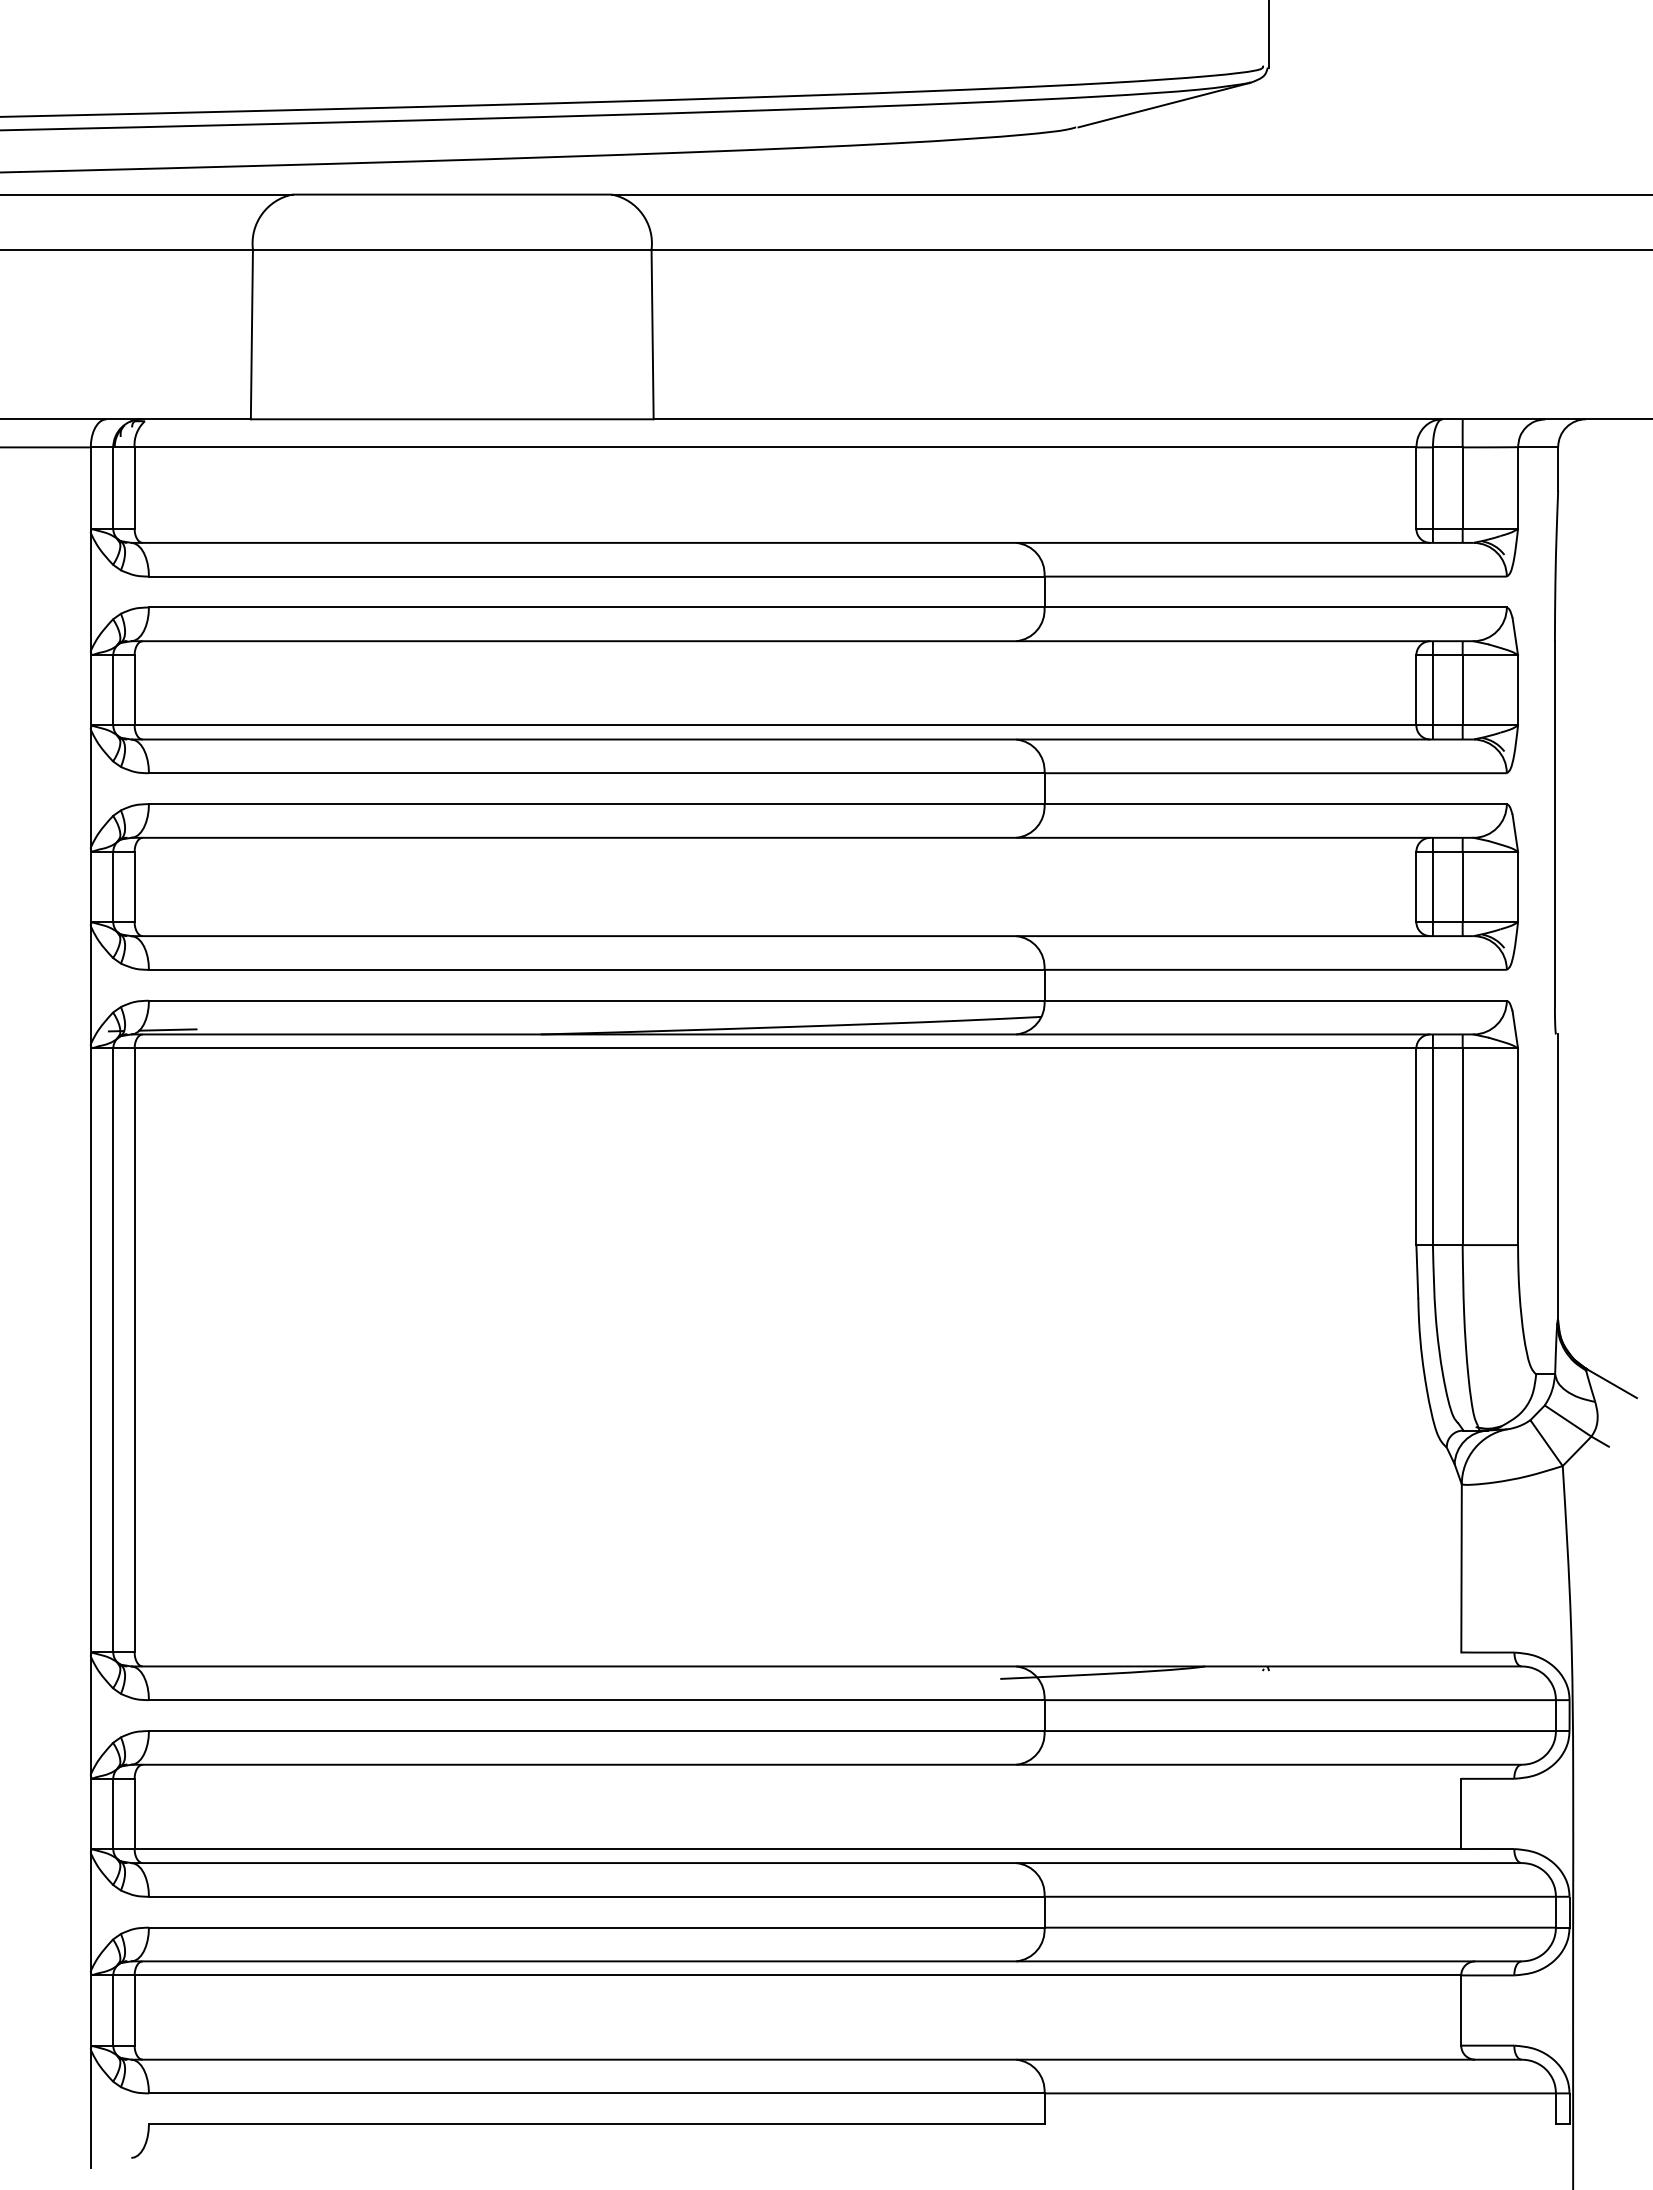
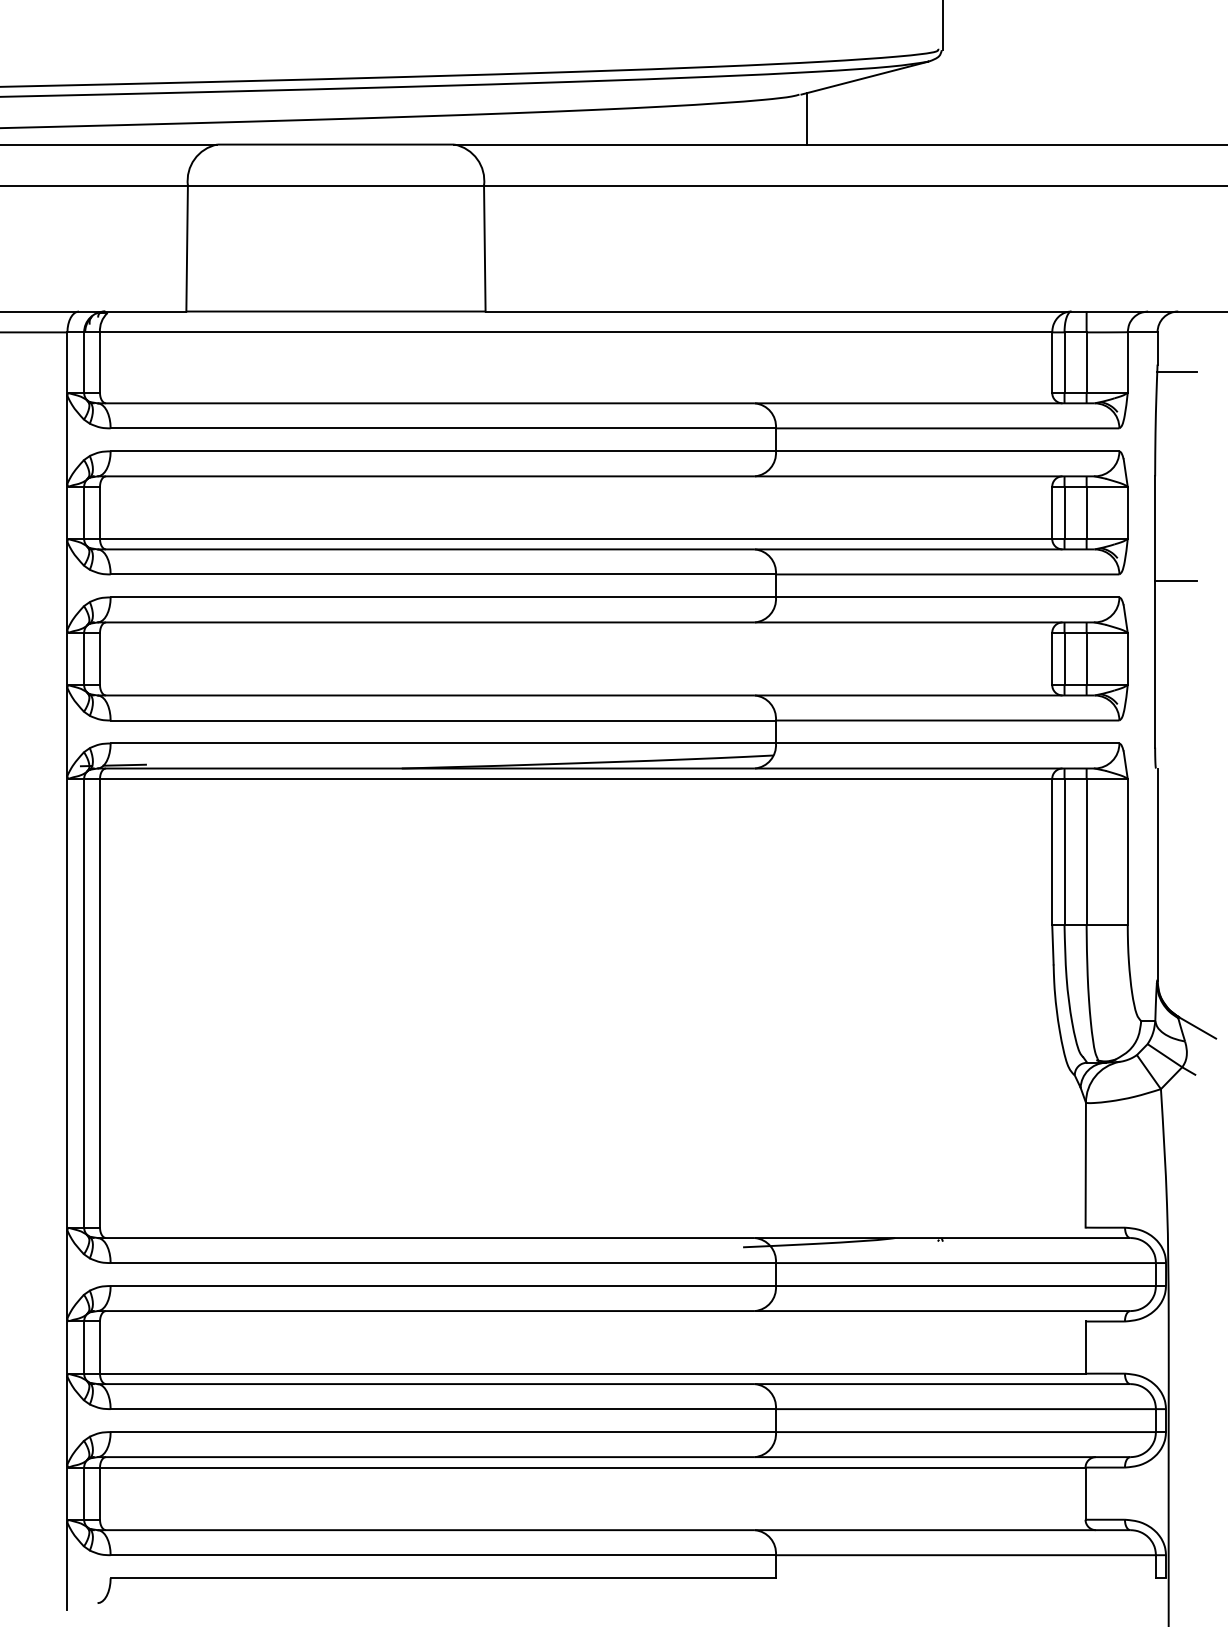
line: (1086, 159) -> (807, 118), added
line: (1584, 500) -> (1177, 371), added
line: (1582, 781) -> (1175, 580), added

